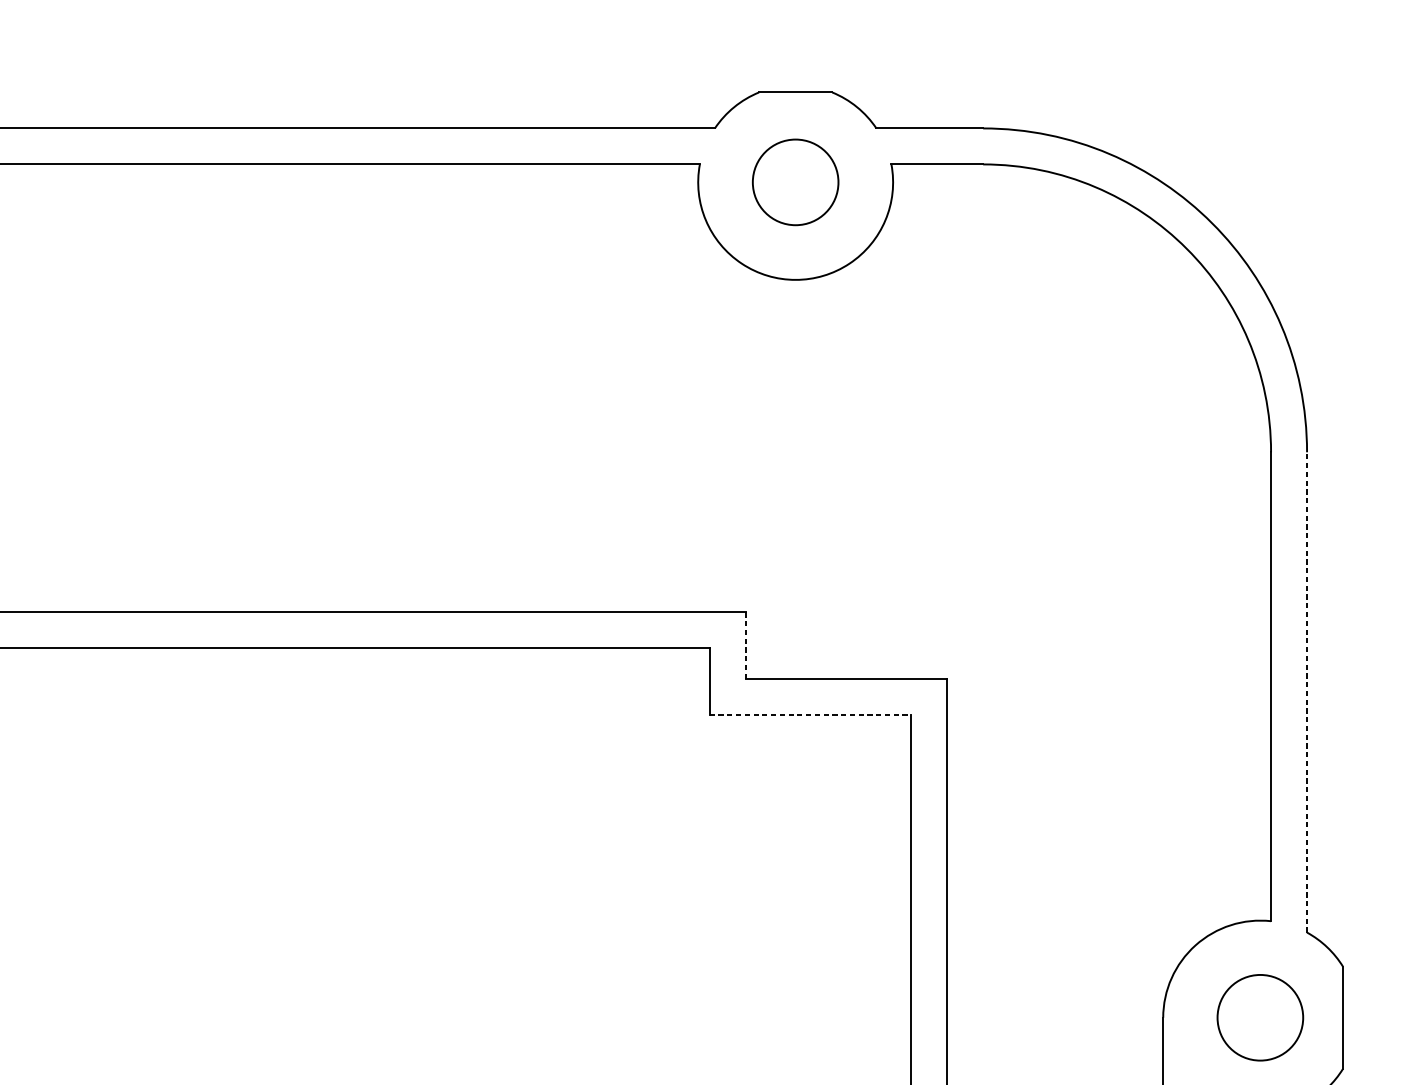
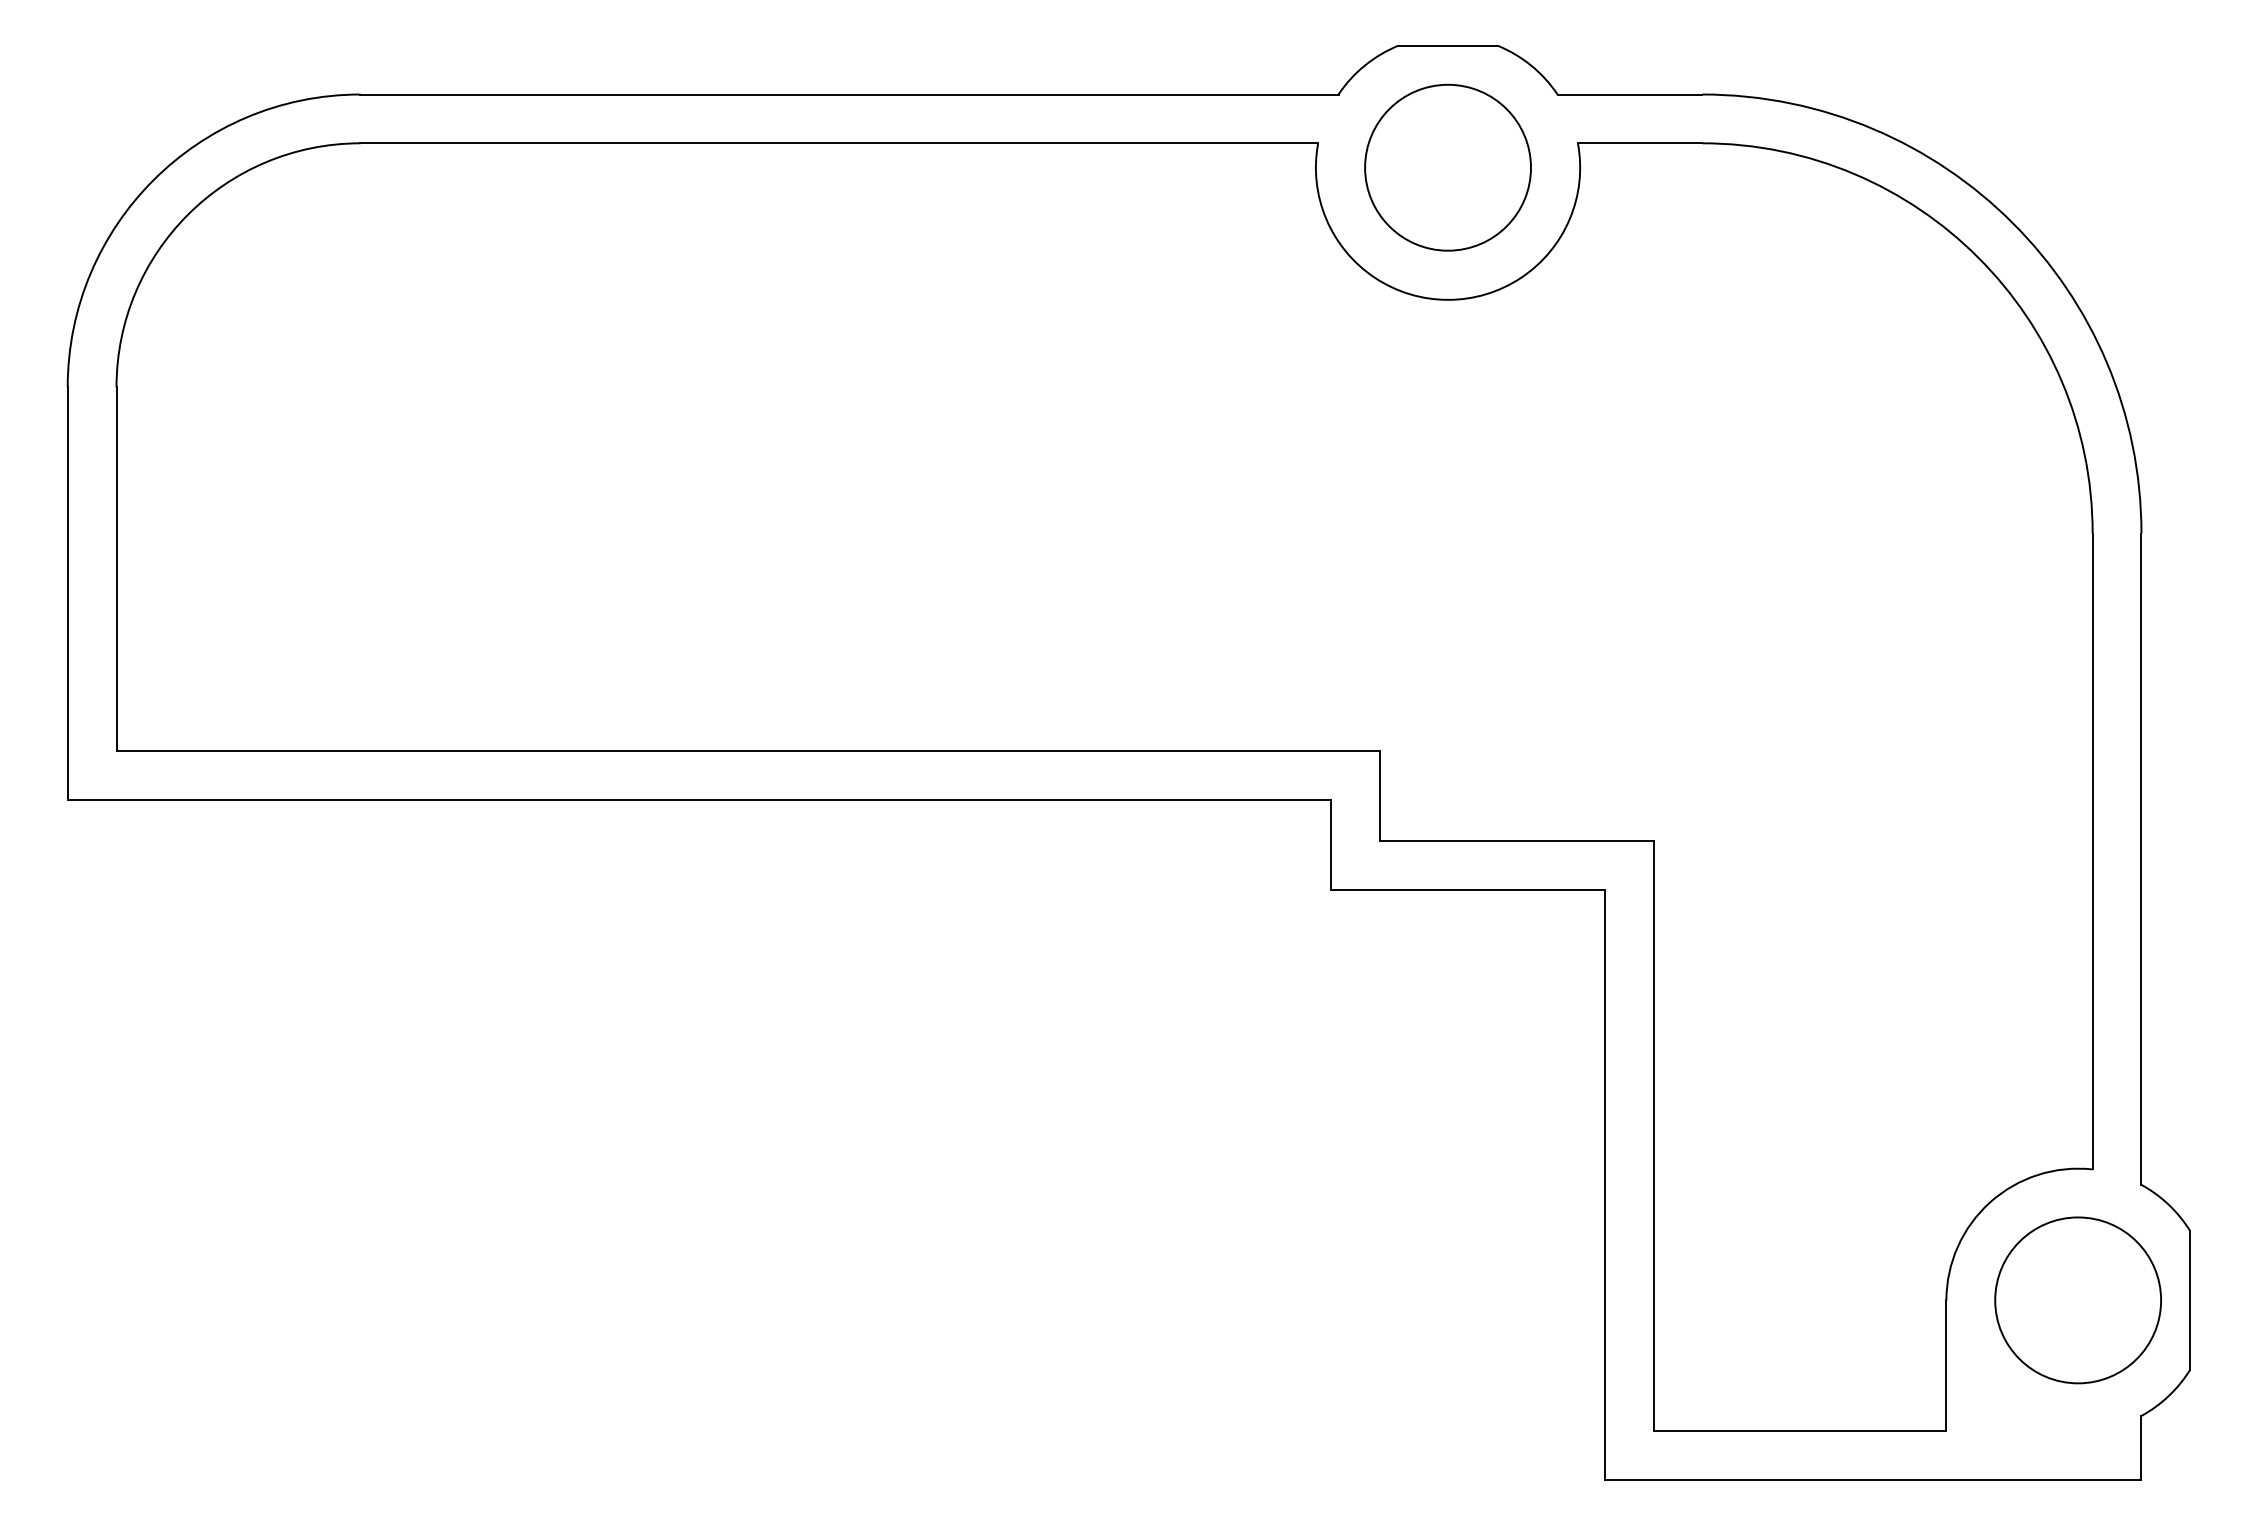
circle: (795, 182) -> (1447, 167), size x1.43
line: (745, 646) -> (1380, 796), dashed -> solid
line: (1307, 692) -> (2141, 859), dashed -> solid
line: (810, 714) -> (1468, 889), dashed -> solid
circle: (1260, 1017) -> (2078, 1300), size x1.43

